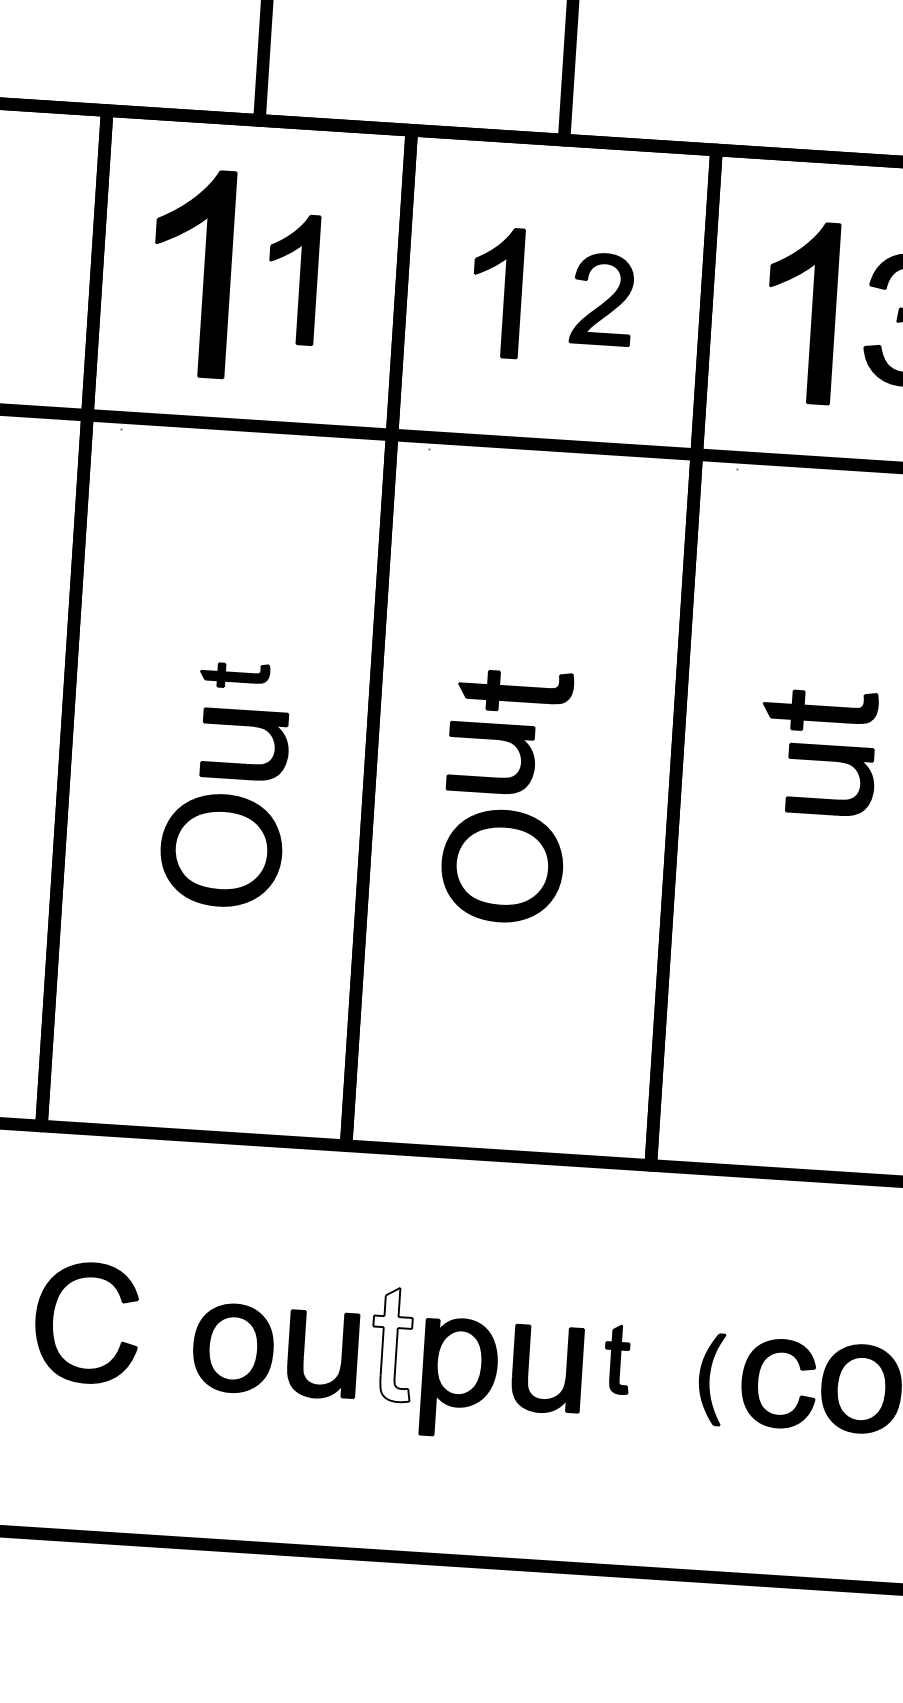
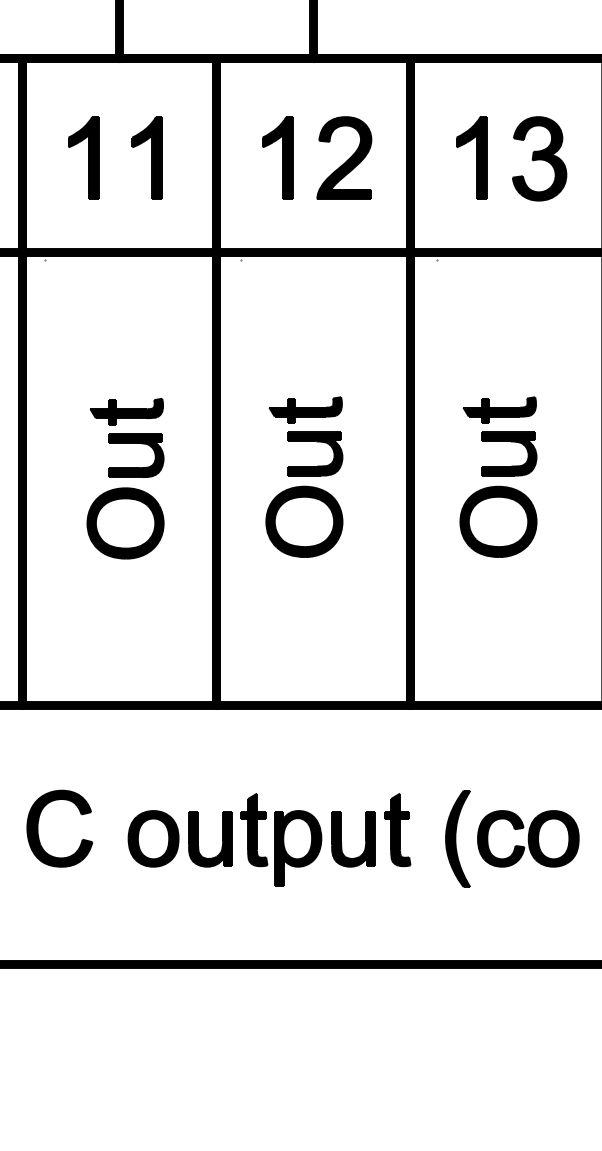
part: (192, 271) -> (83, 157), size x0.62
part: (602, 298) -> (344, 157), size x1.43
part: (801, 311) -> (471, 157), size x0.71
part: (234, 674) -> (126, 411), size x1.67
part: (494, 740) -> (316, 442), moved
part: (807, 885) -> (498, 521), added
fill: (392, 1343) -> (254, 829), added
part: (617, 1359) -> (397, 830), size x1.67
part: (710, 1378) -> (457, 838), size x1.67

